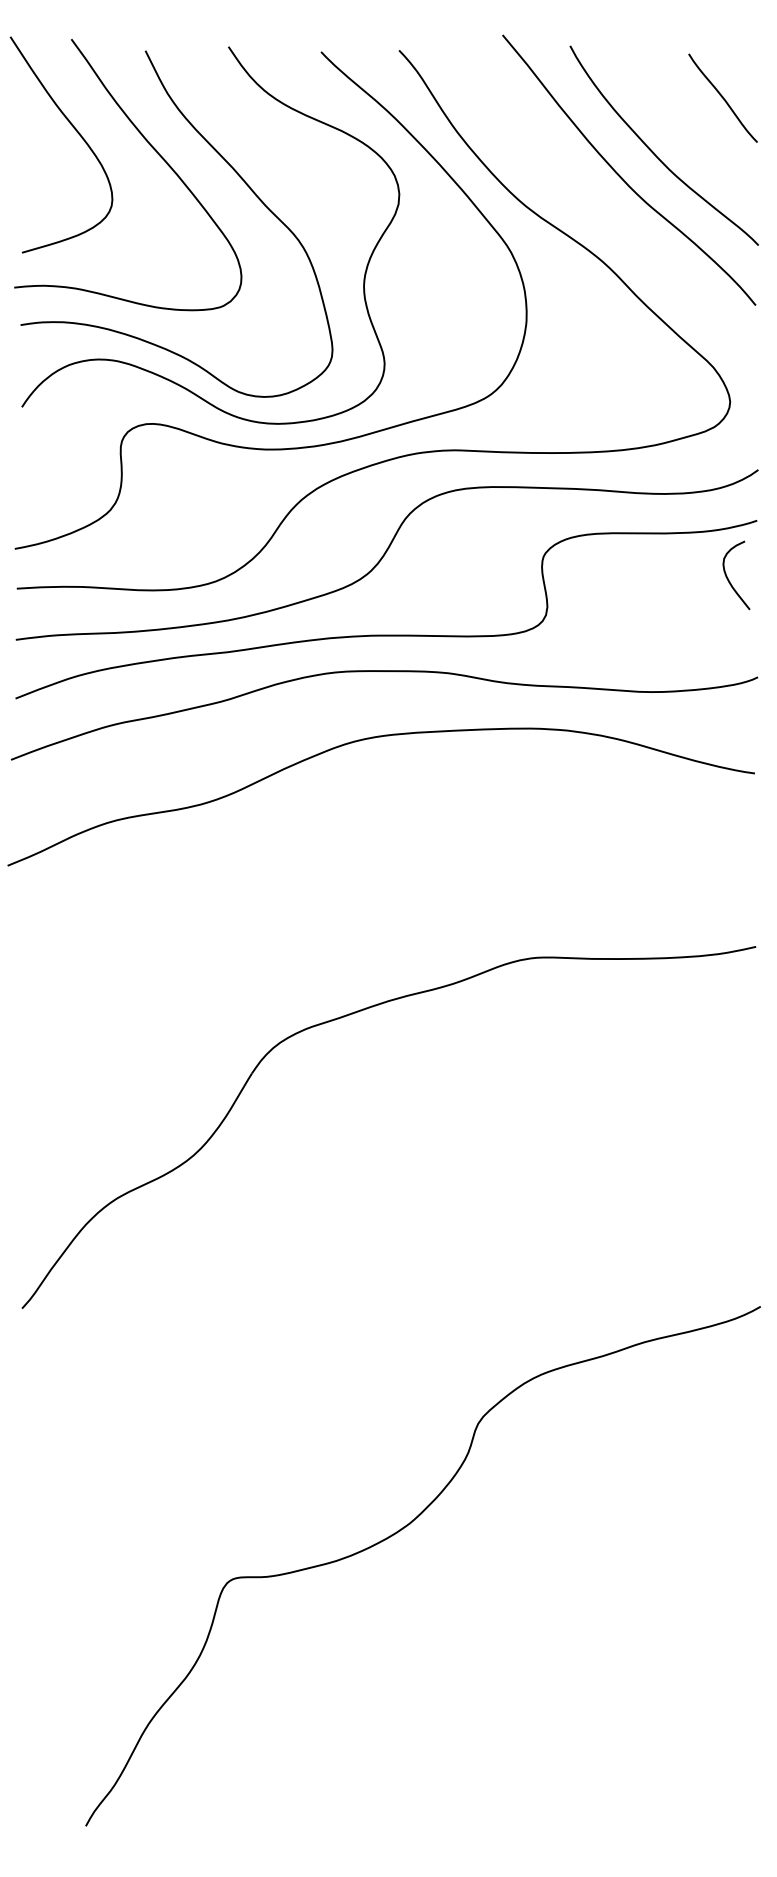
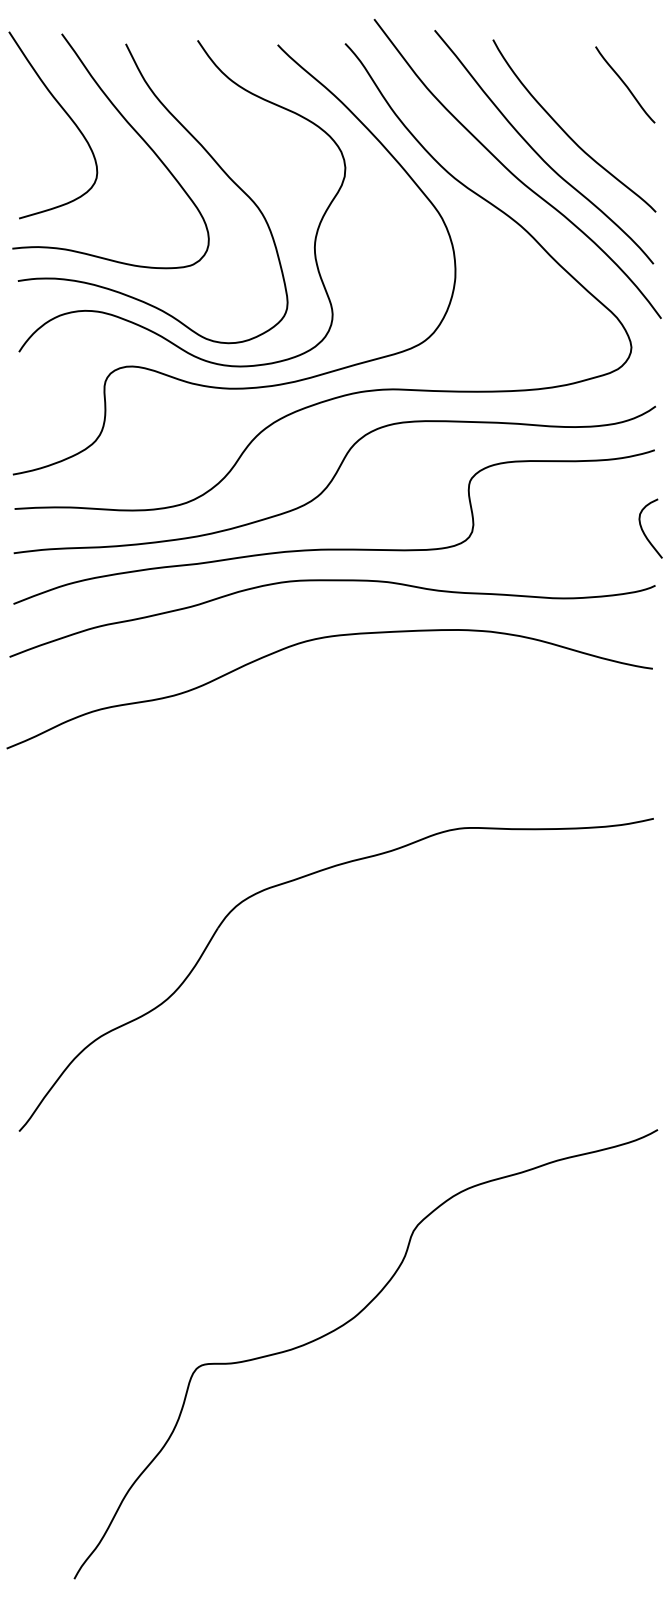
curve: (592, 199) -> (512, 172), added
curve: (730, 581) -> (645, 533), moved

